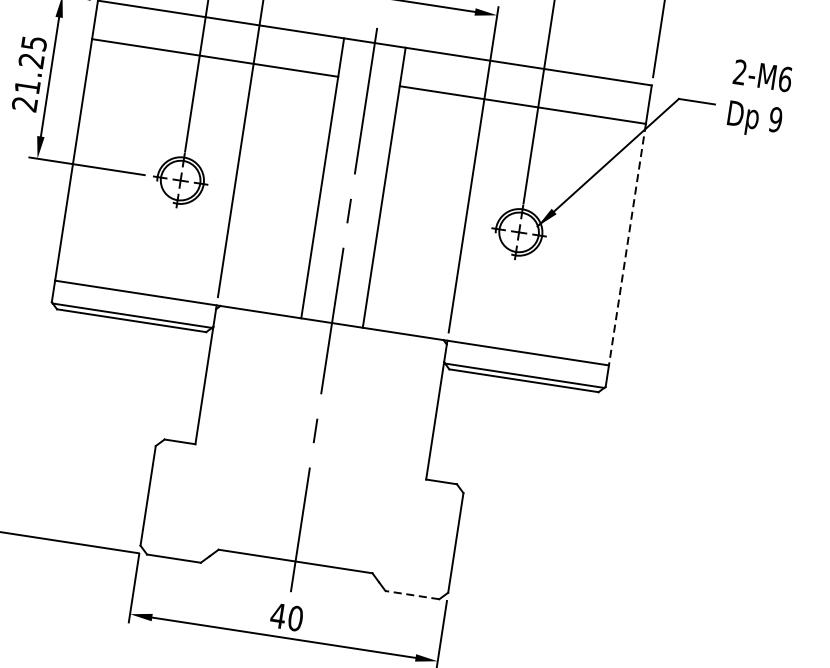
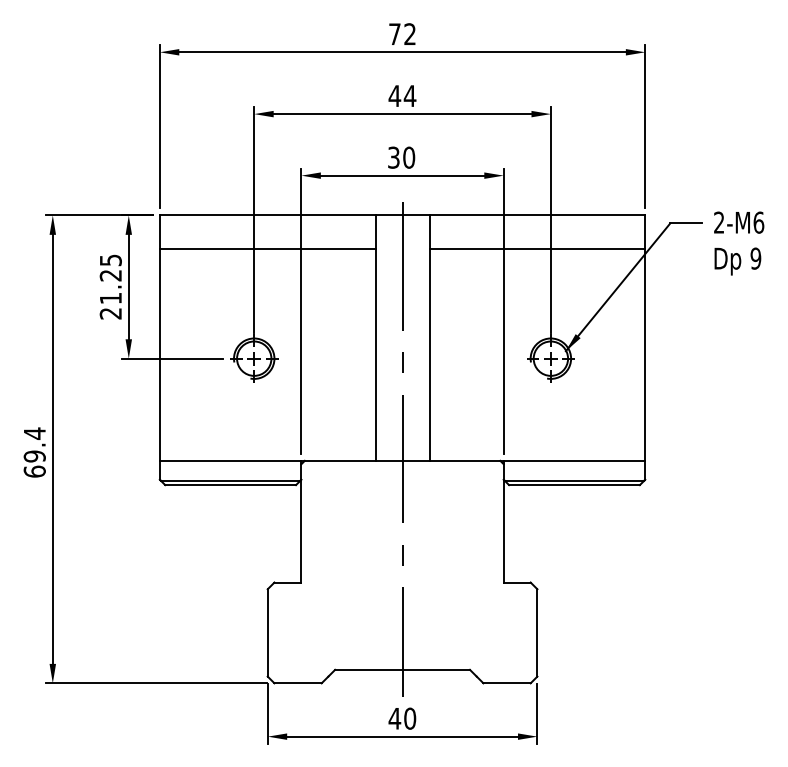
text: (759, 99) -> (739, 243), moved
line: (627, 245) -> (645, 355), dashed -> solid
line: (412, 595) -> (507, 683), dashed -> solid

